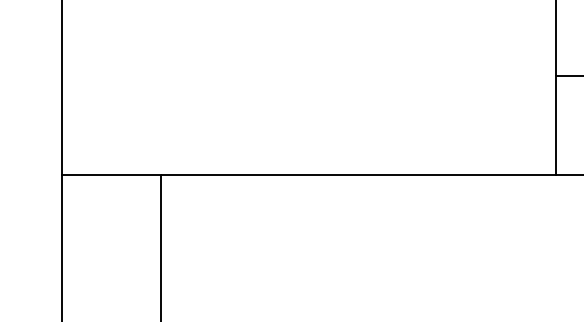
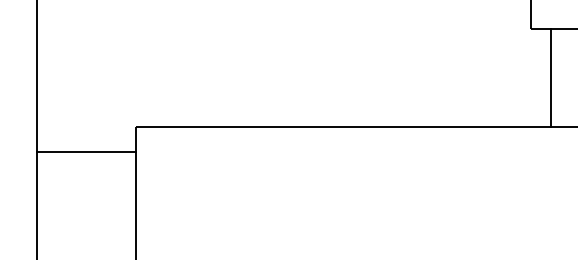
line: (556, 125) -> (551, 77), moved
line: (110, 175) -> (85, 152), moved

